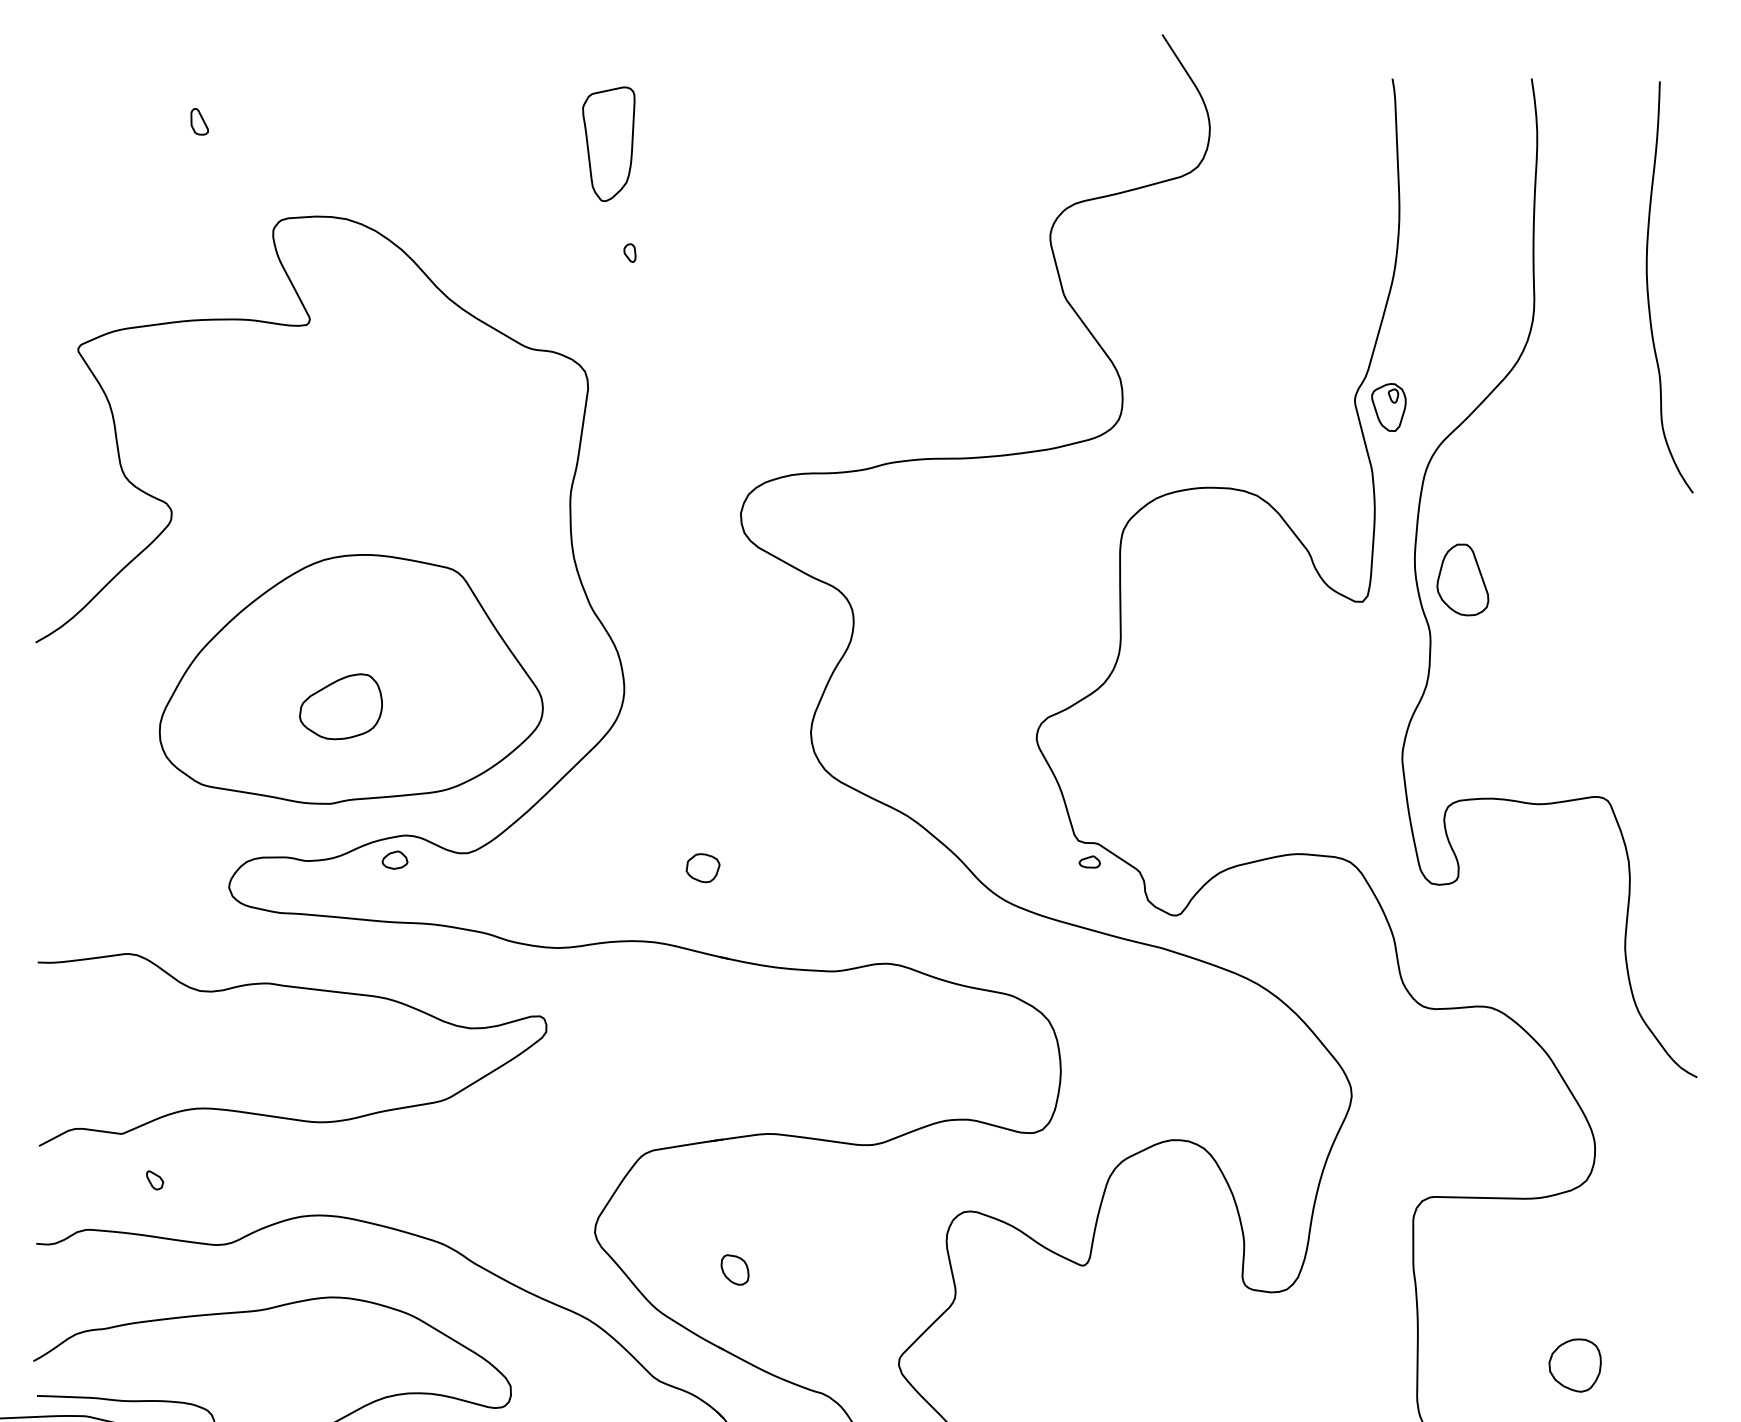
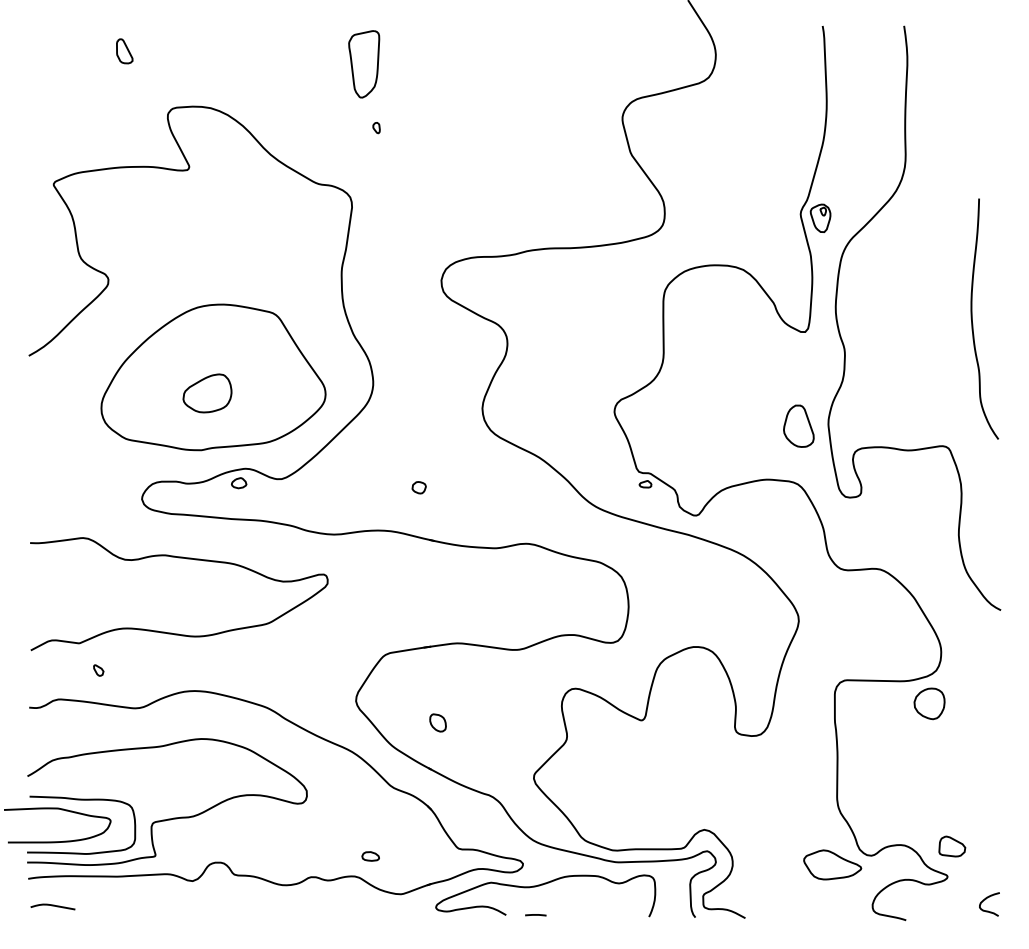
part: (199, 120) -> (124, 50), size x1.6
curve: (1648, 286) -> (972, 318), moved
part: (1462, 578) -> (798, 425), moved
part: (701, 867) -> (418, 487), size x0.7
part: (1575, 1364) -> (929, 703), moved

